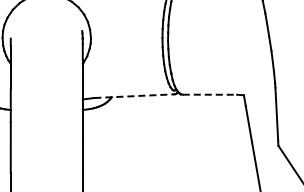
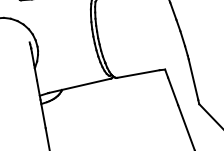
line: (210, 94) -> (138, 73), dashed -> solid
line: (134, 96) -> (79, 86), dashed -> solid

